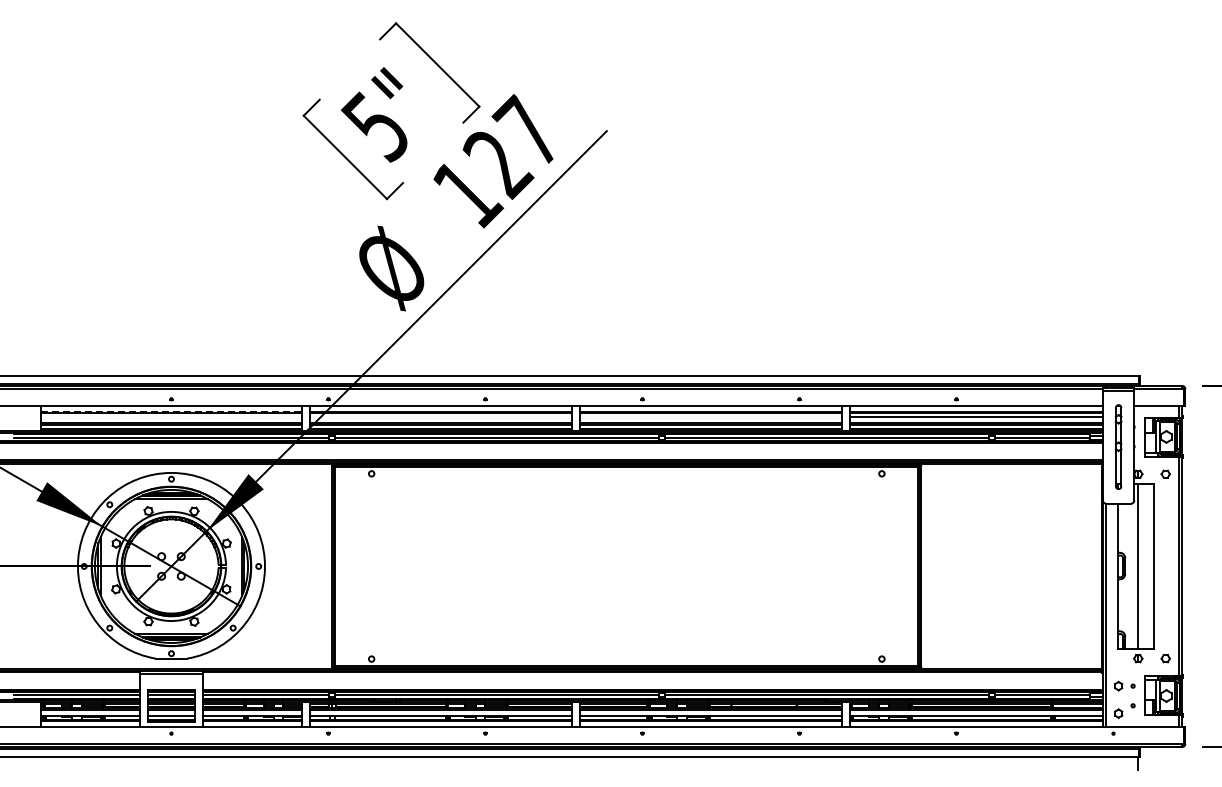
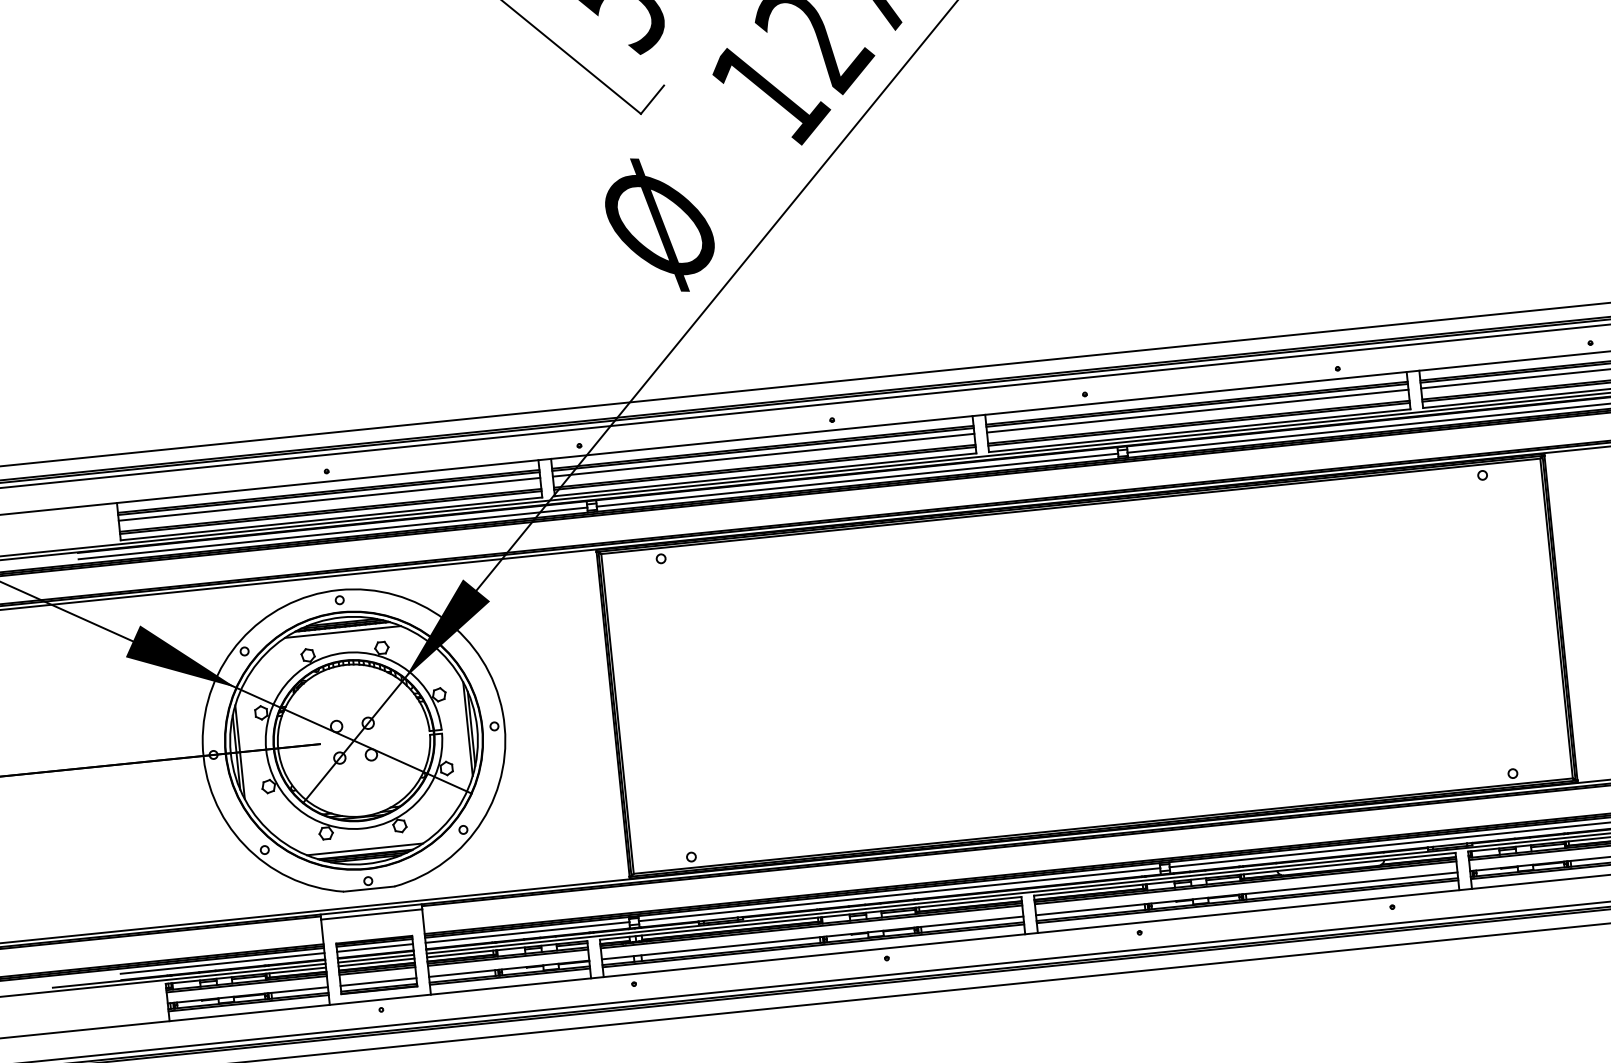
line: (171, 411) -> (328, 491), dashed -> solid
line: (171, 416) -> (329, 499), added
line: (441, 416) -> (764, 455), added
line: (710, 416) -> (1197, 411), added

